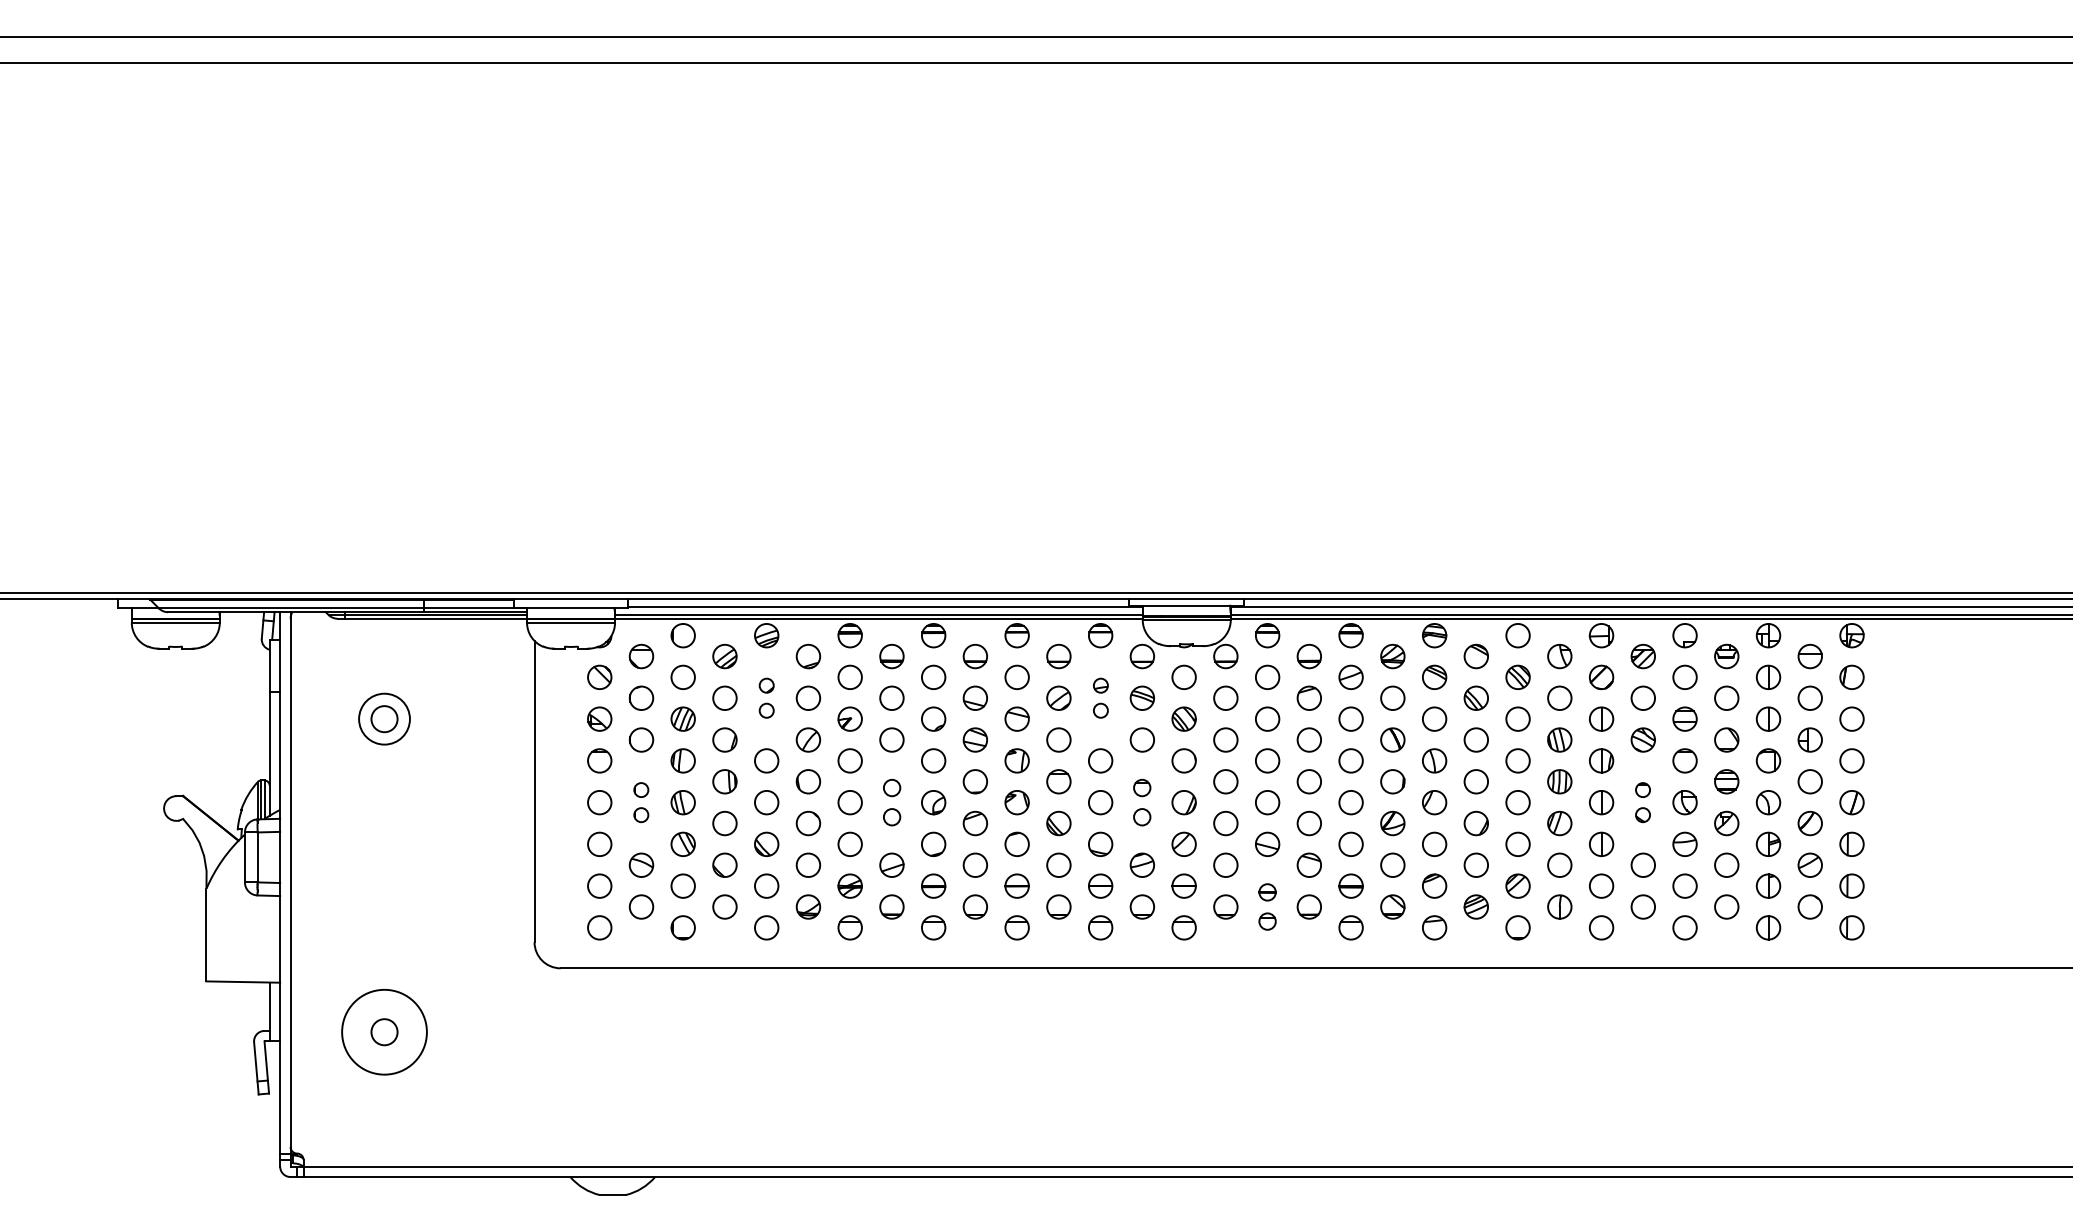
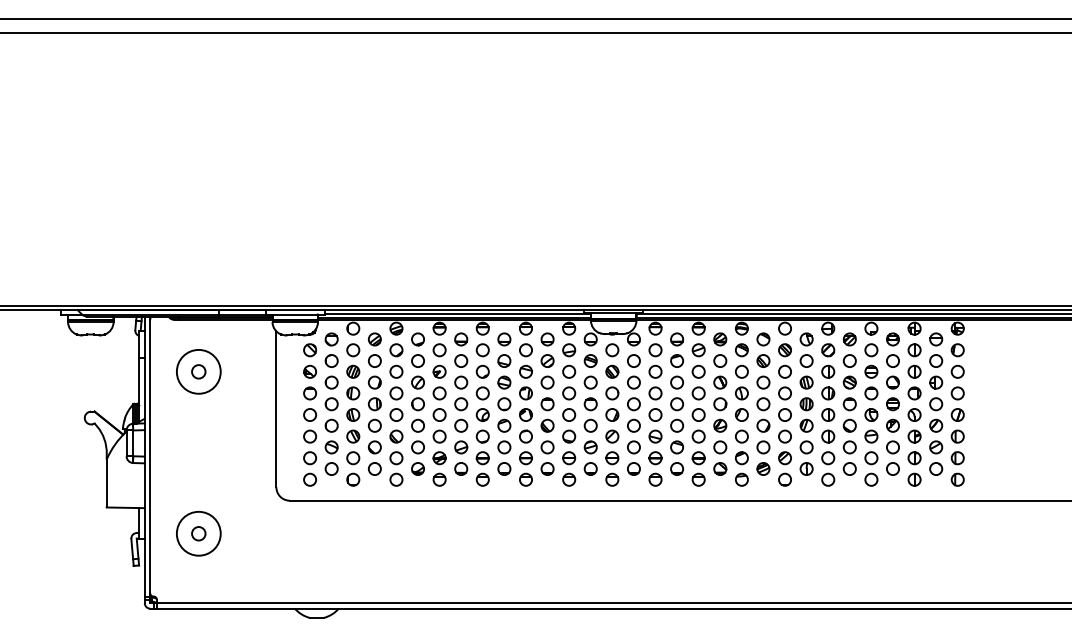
part: (766, 697) -> (396, 360), size x1.67
part: (1101, 697) -> (569, 360), size x1.67
circle: (383, 718) -> (198, 371), size x1.67
part: (641, 801) -> (331, 414), size x1.67
part: (892, 801) -> (461, 414), size x1.43
part: (1141, 801) -> (590, 414), size x1.43
part: (1642, 801) -> (849, 414), size x1.67
part: (1267, 906) -> (655, 468), size x1.43

